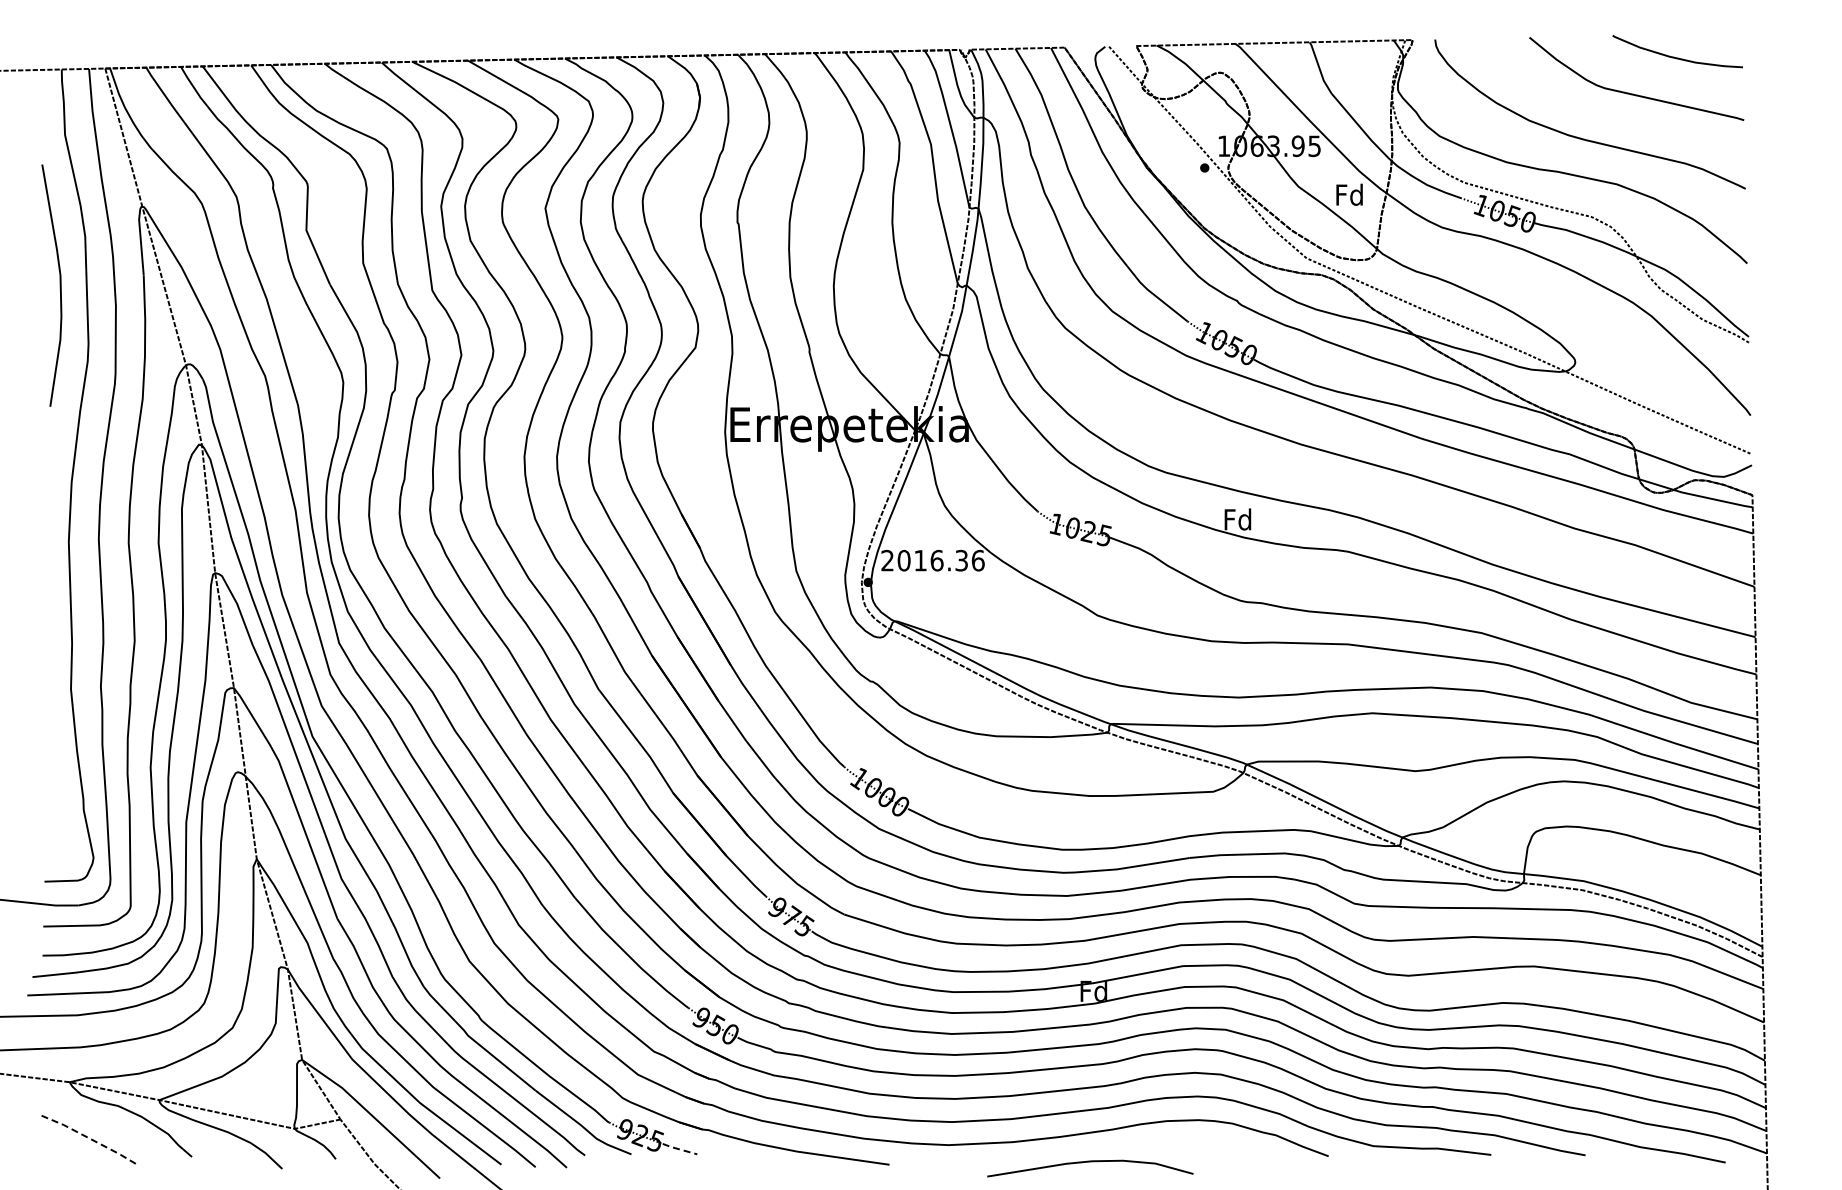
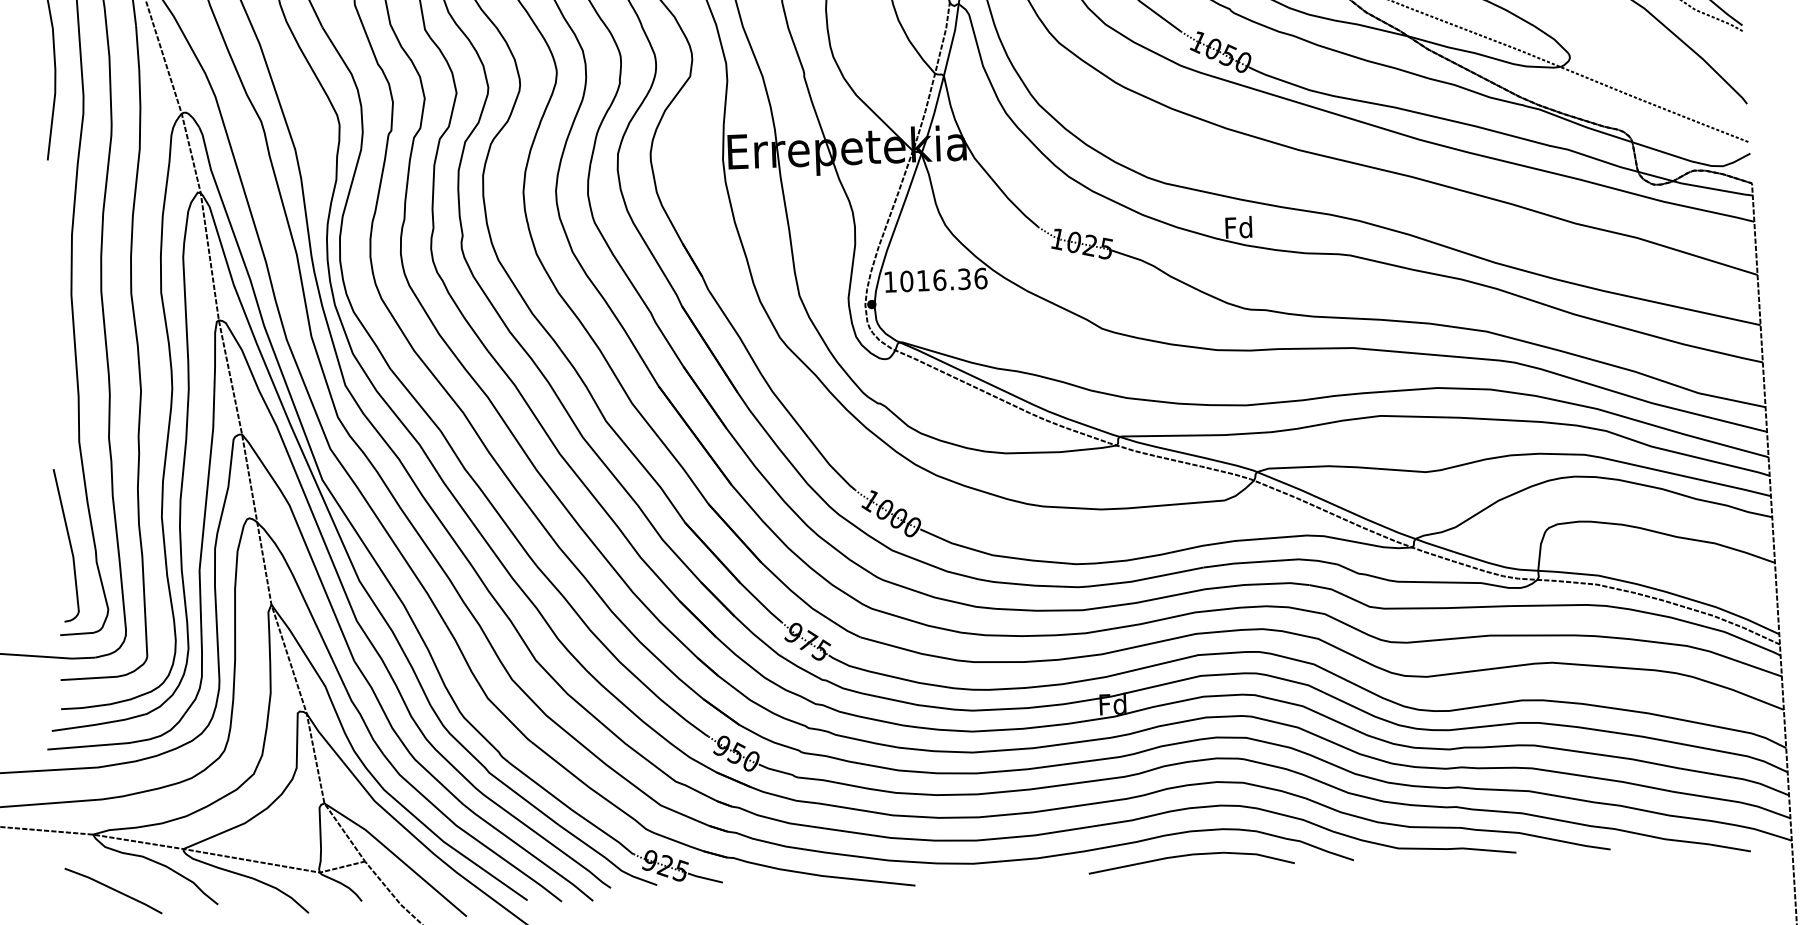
text: (887, 560) -> (890, 281), 2016.36 -> 1016.36
curve: (57, 792) -> (69, 545), added
line: (88, 1137) -> (113, 889), dashed -> solid
line: (679, 1149) -> (704, 878), dashed -> solid
curve: (1090, 1162) -> (1191, 855), moved

